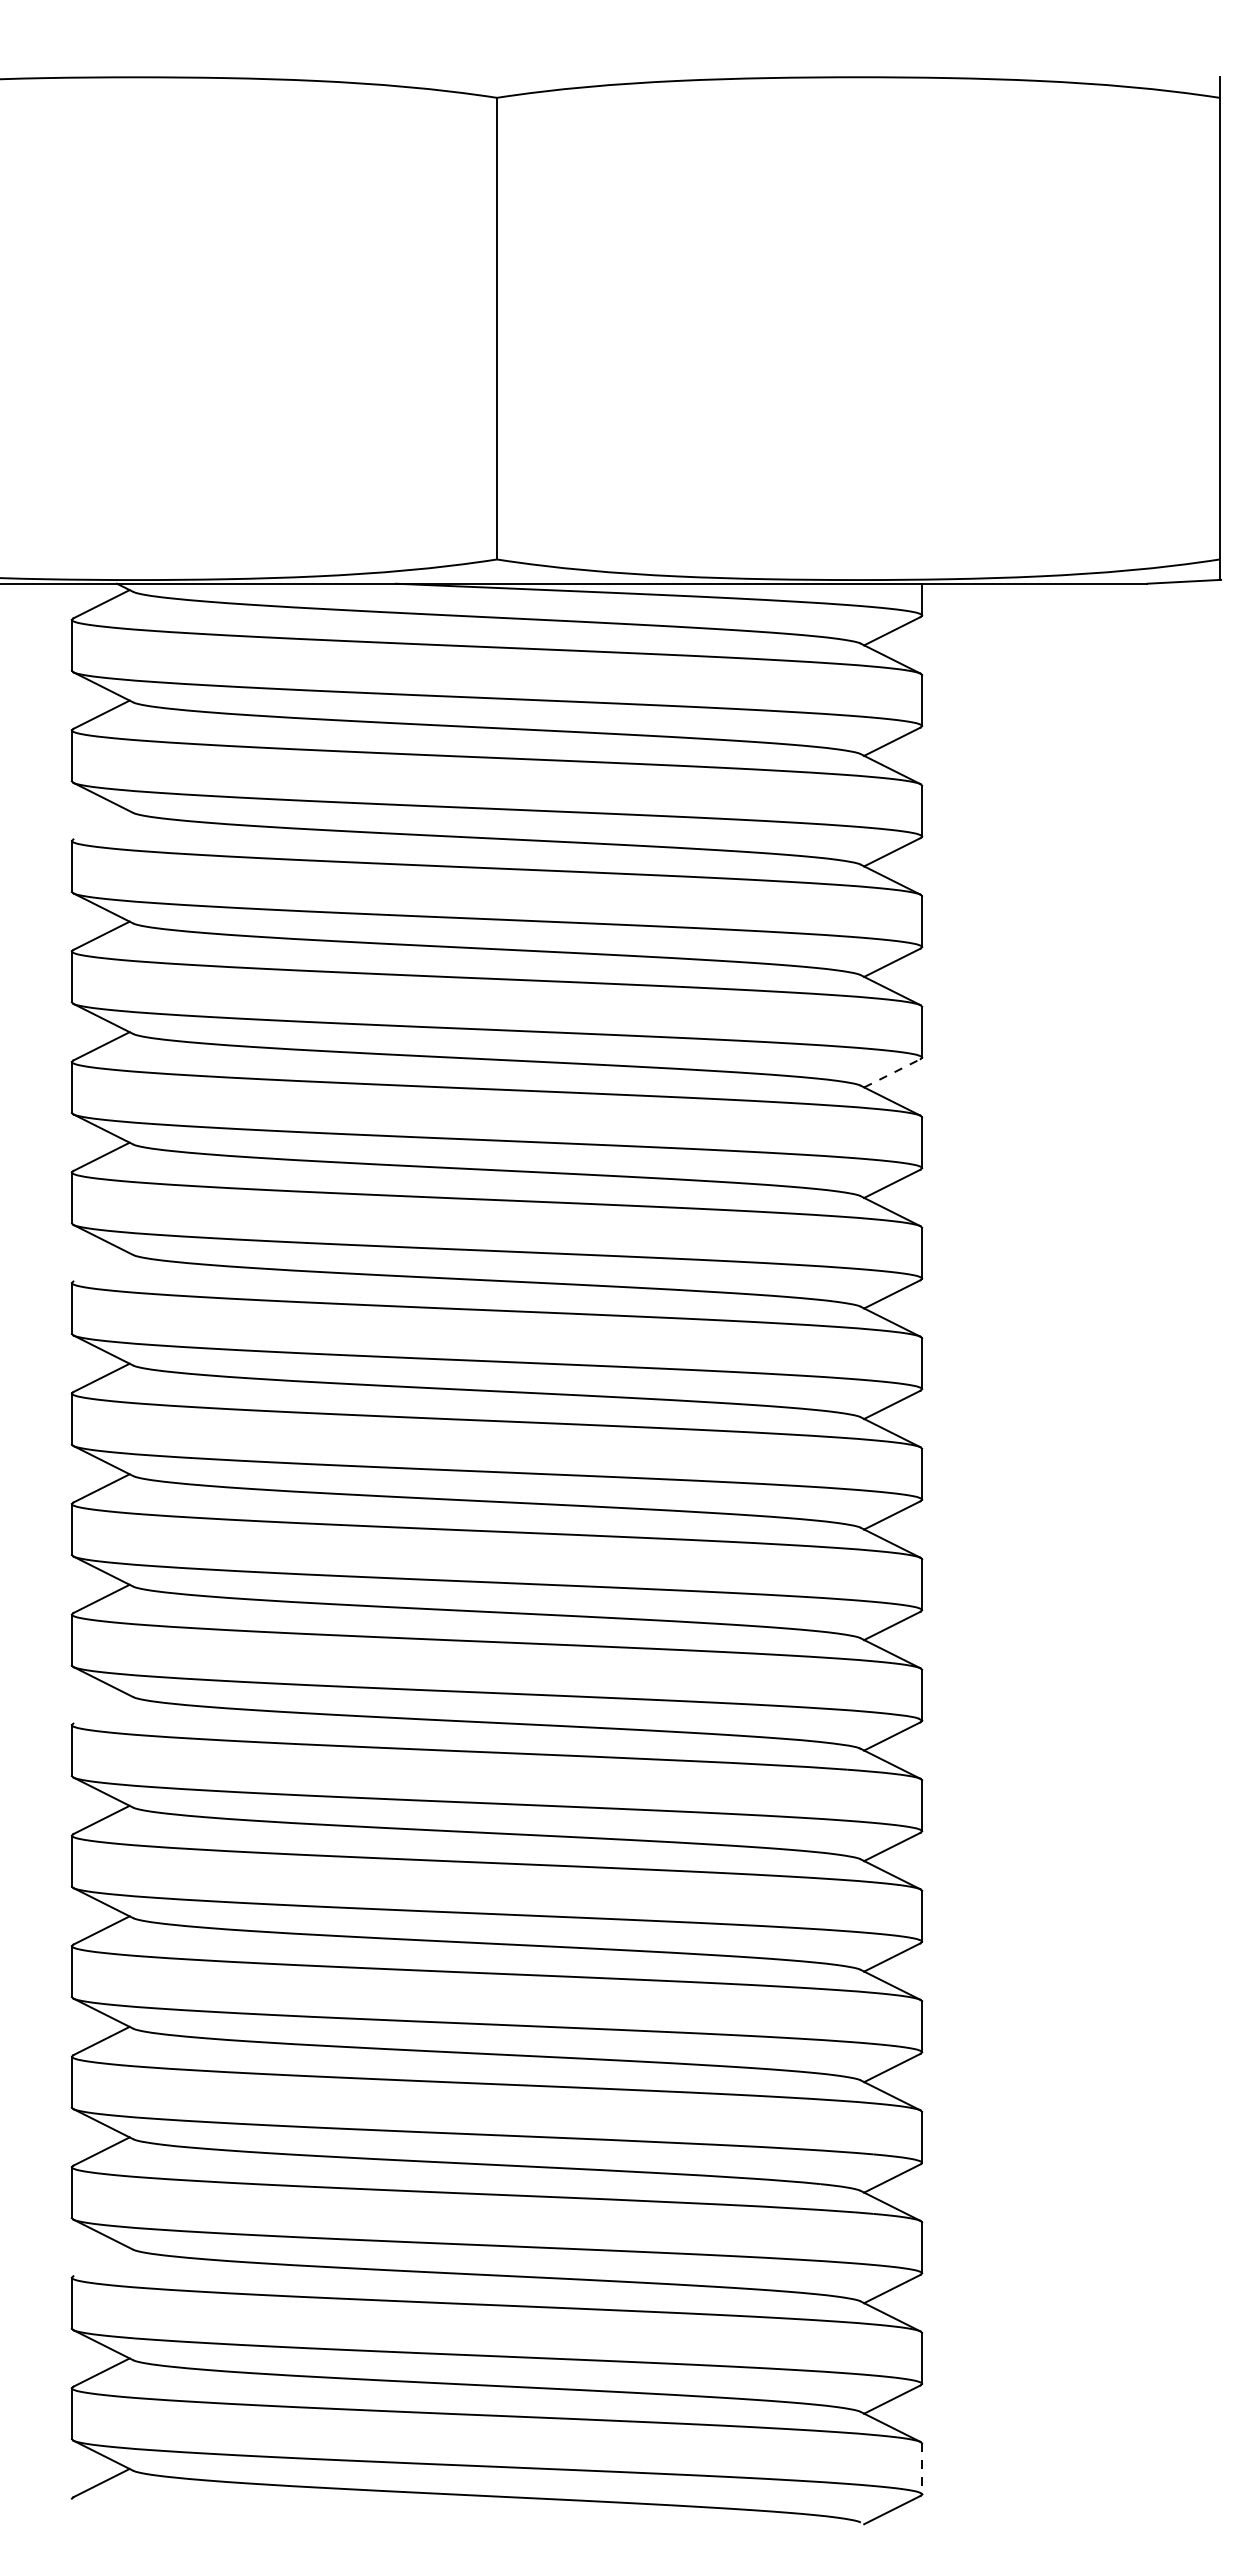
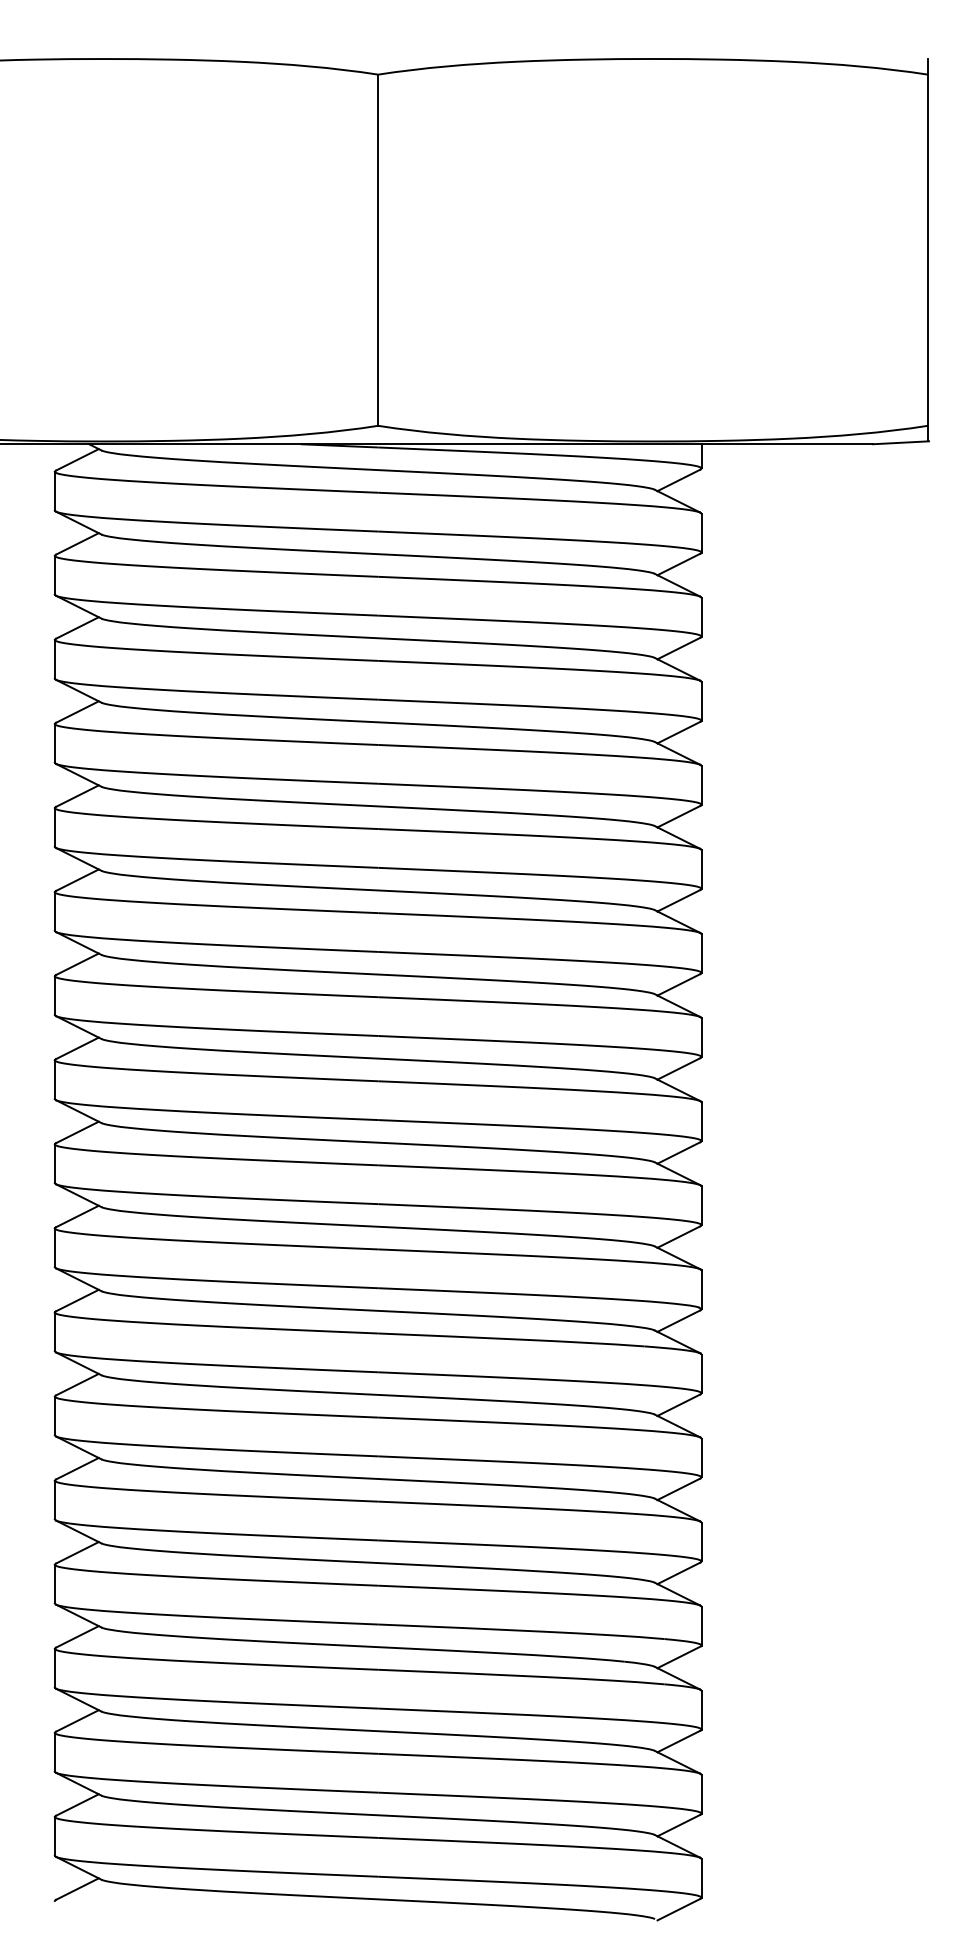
line: (101, 825) -> (77, 628), added
line: (892, 1073) -> (679, 816), dashed -> solid
line: (101, 1267) -> (77, 964), added
line: (101, 1709) -> (77, 1300), added
line: (101, 2261) -> (77, 1720), added
line: (922, 2468) -> (701, 1878), dashed -> solid

